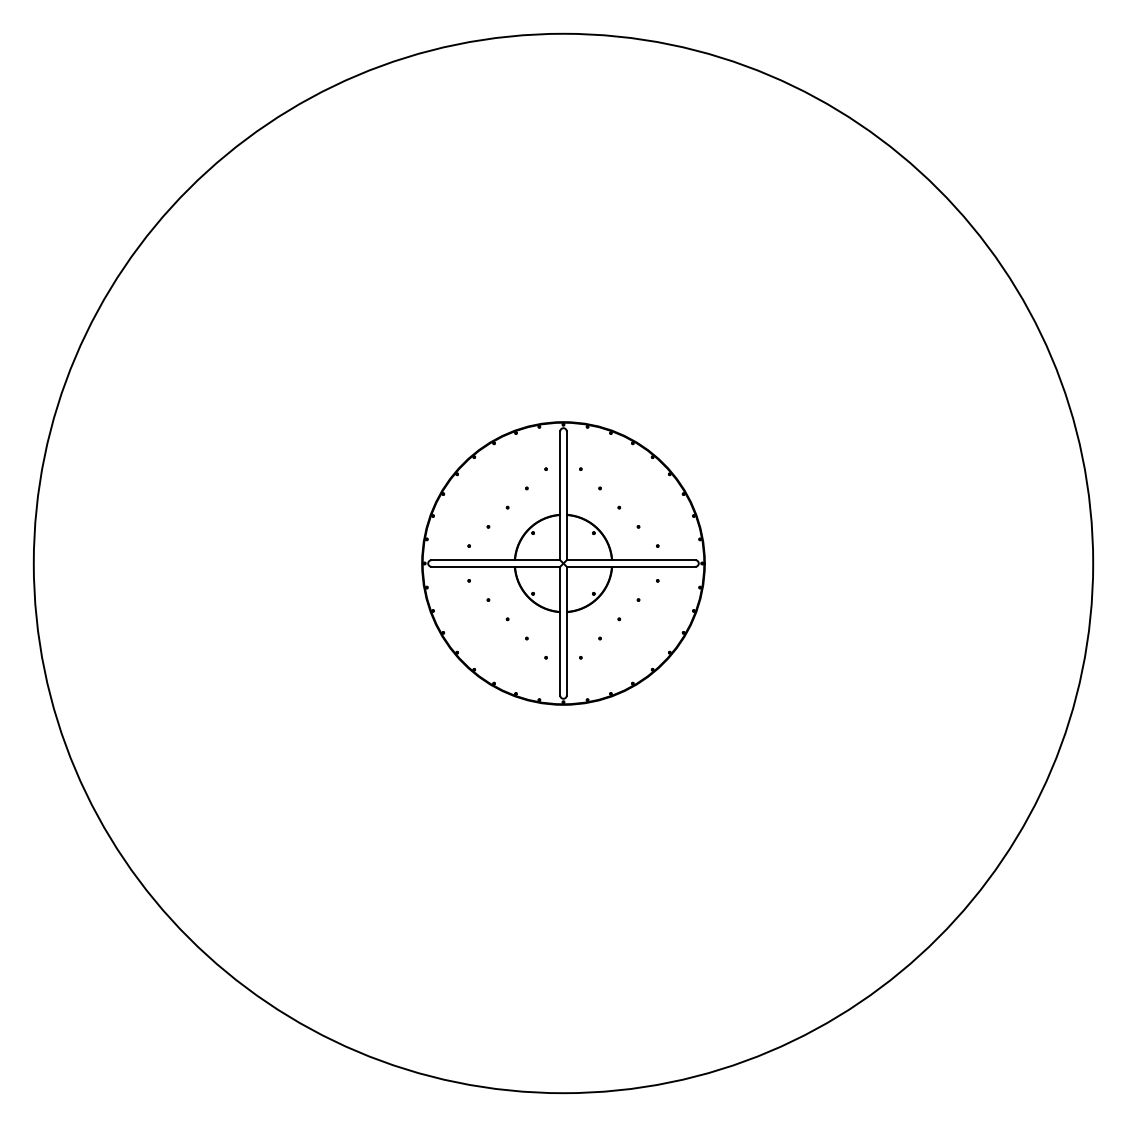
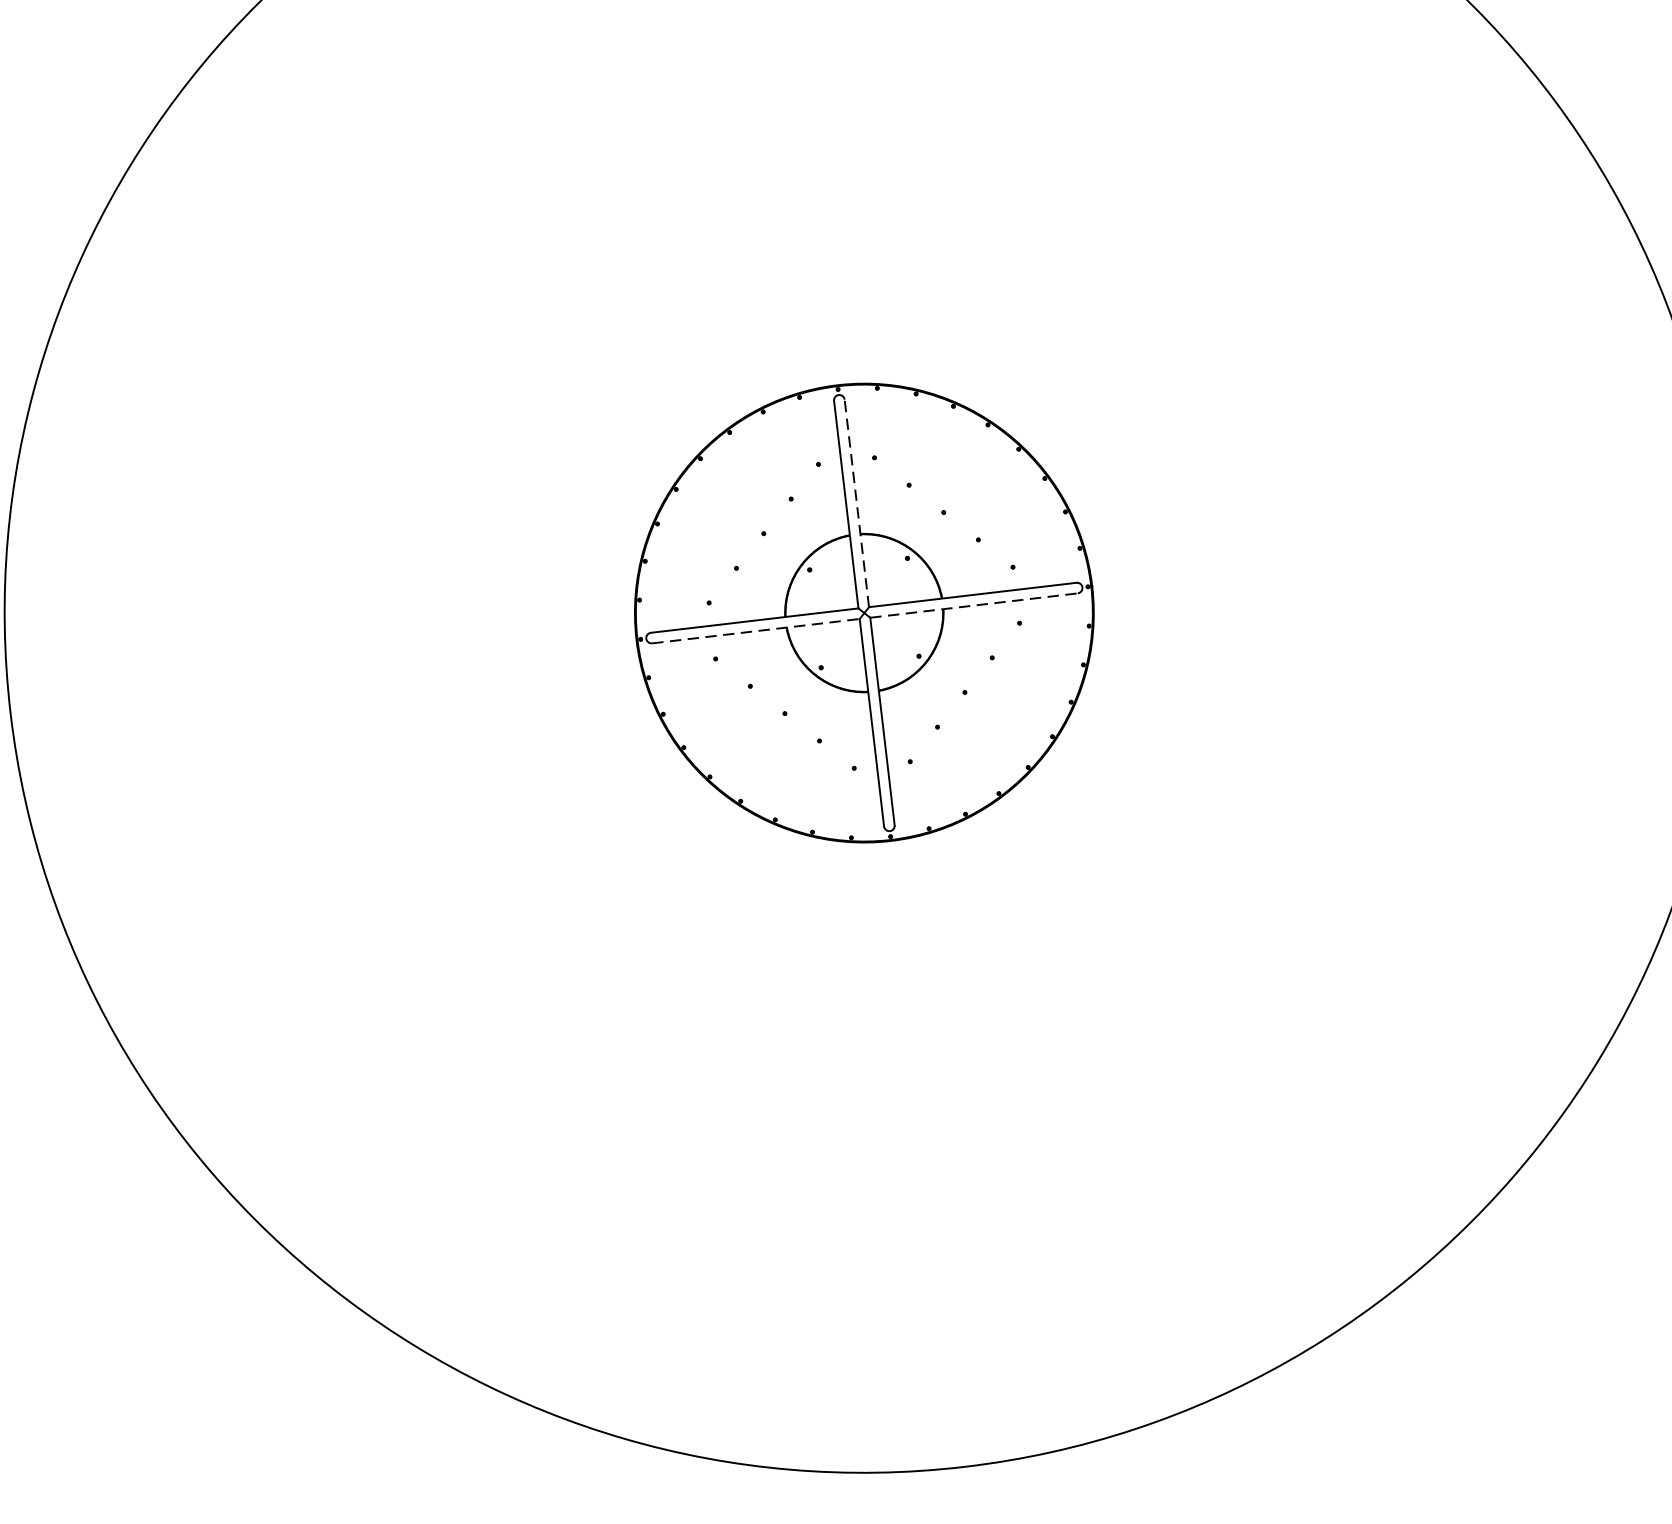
line: (566, 495) -> (856, 502), solid -> dashed
line: (496, 566) -> (756, 630), solid -> dashed
line: (631, 566) -> (974, 605), solid -> dashed

